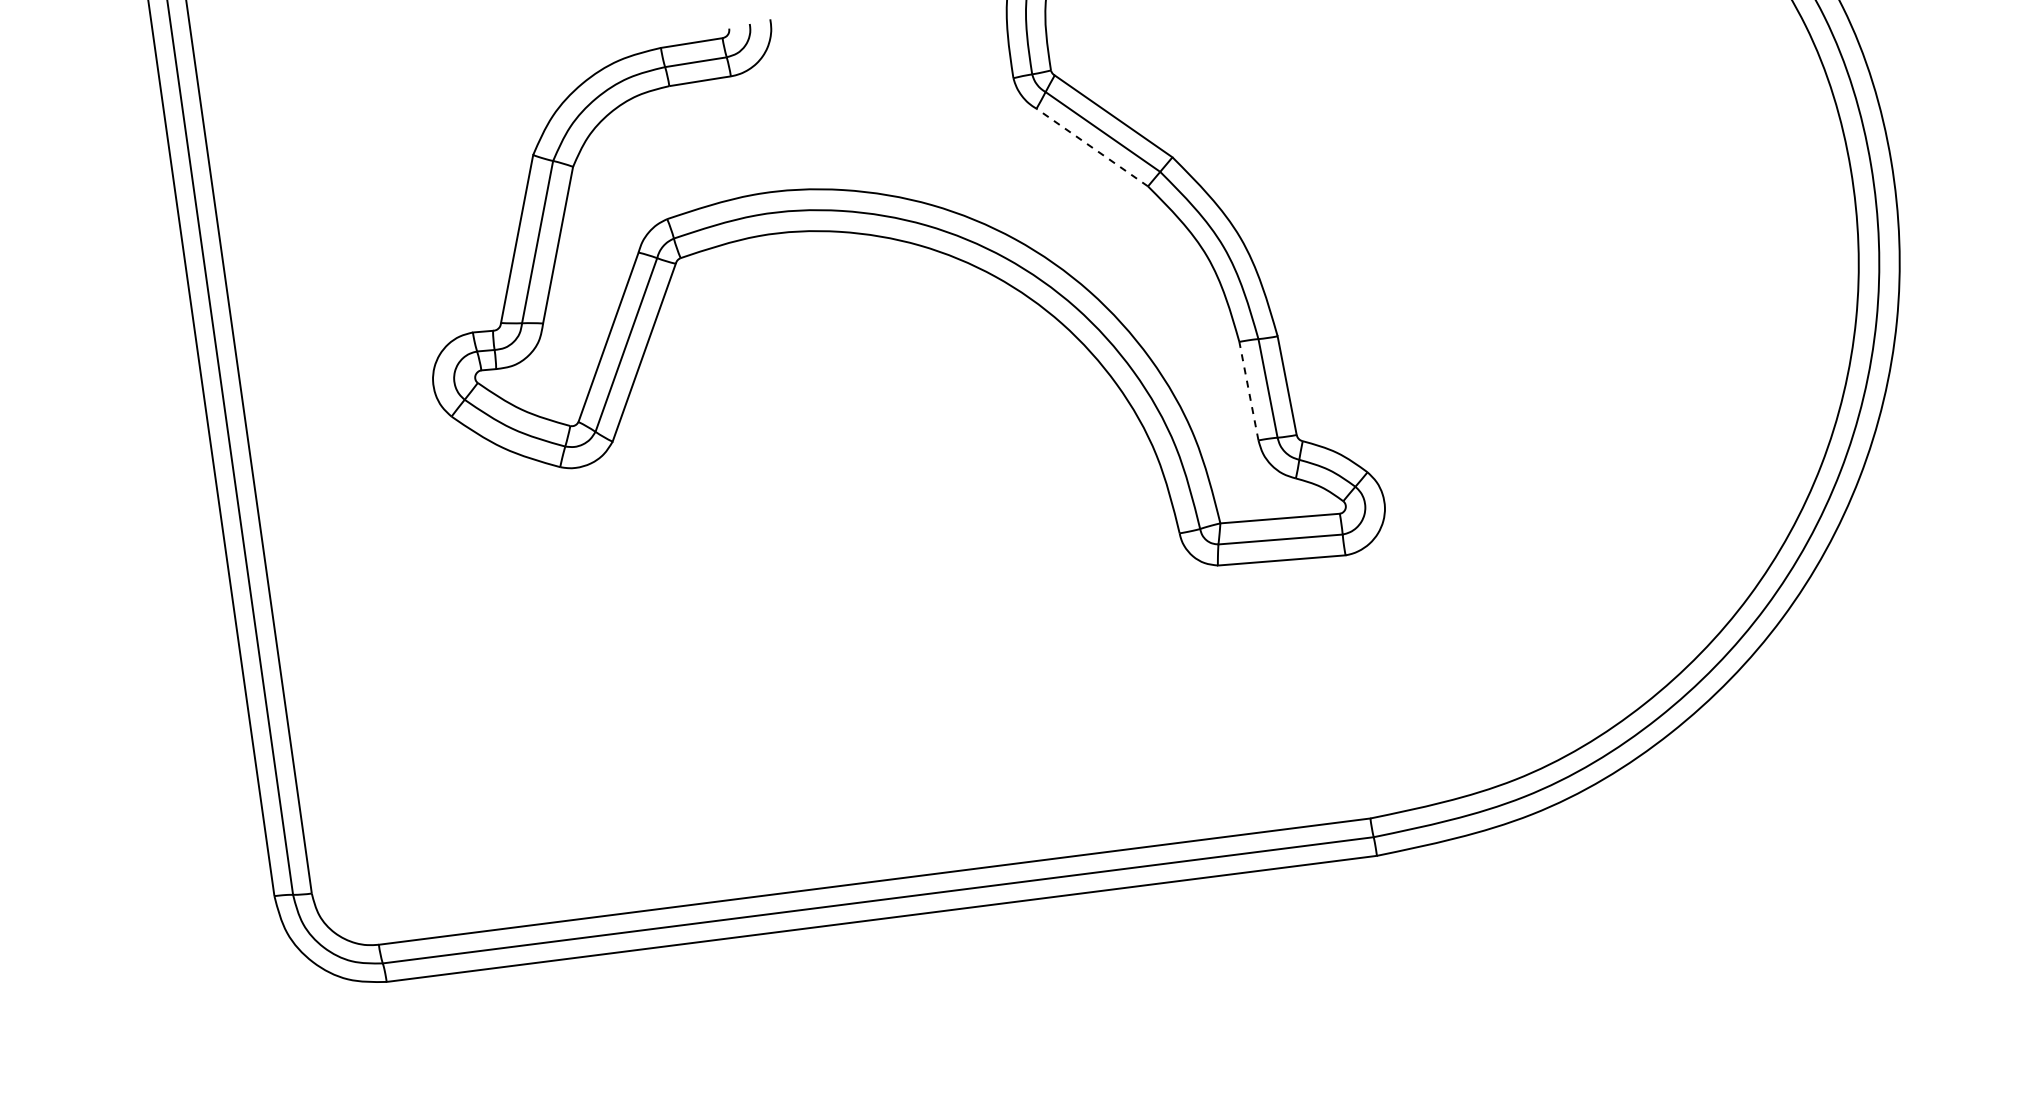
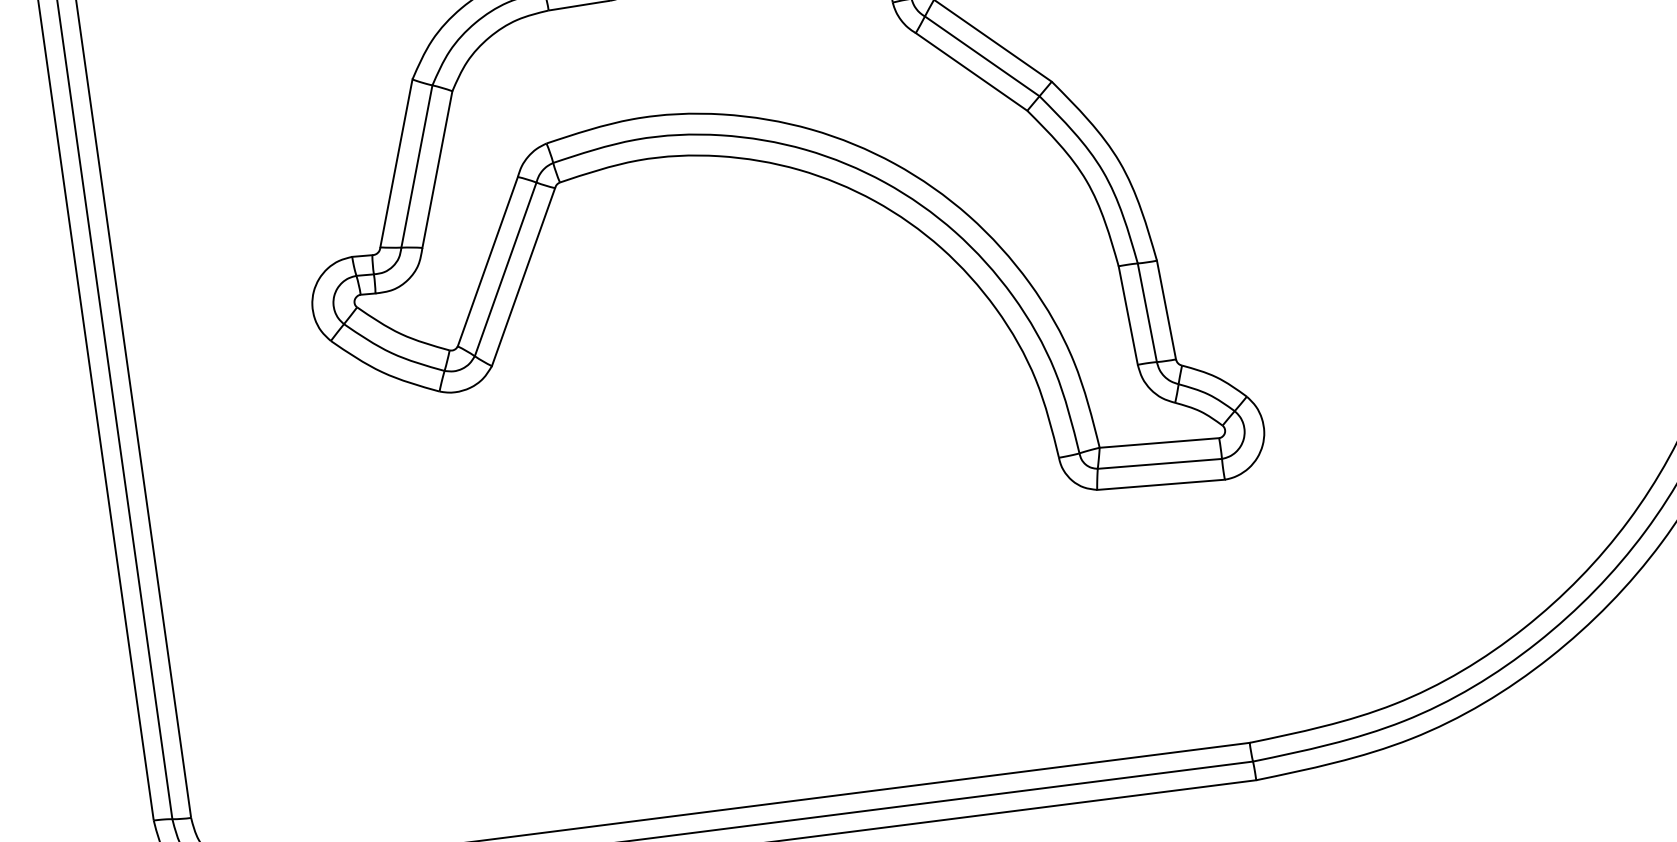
line: (1092, 147) -> (971, 71), dashed -> solid
line: (1248, 390) -> (1127, 314), dashed -> solid

